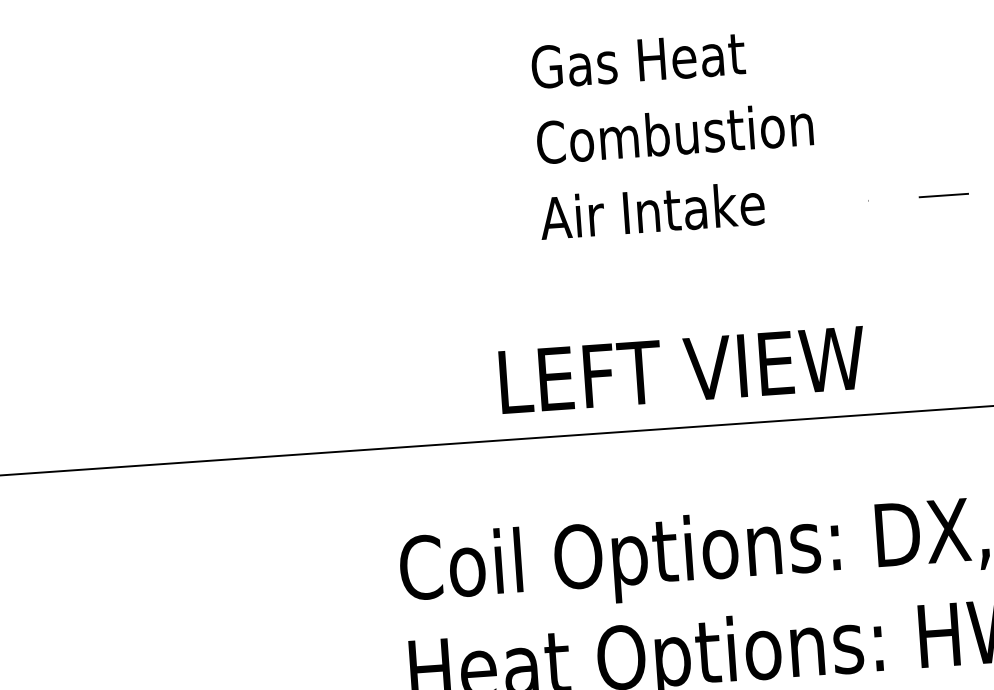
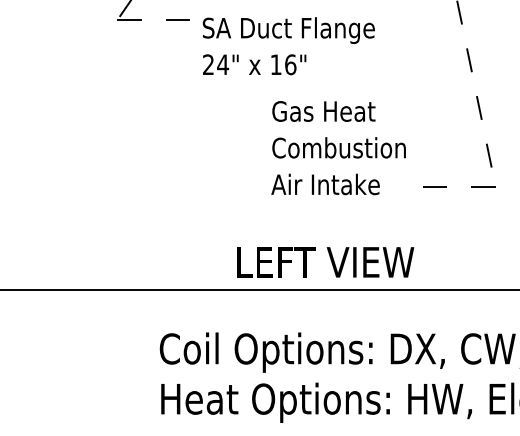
text: (673, 134) -> (338, 148), moved
text: (681, 370) -> (325, 262), moved

